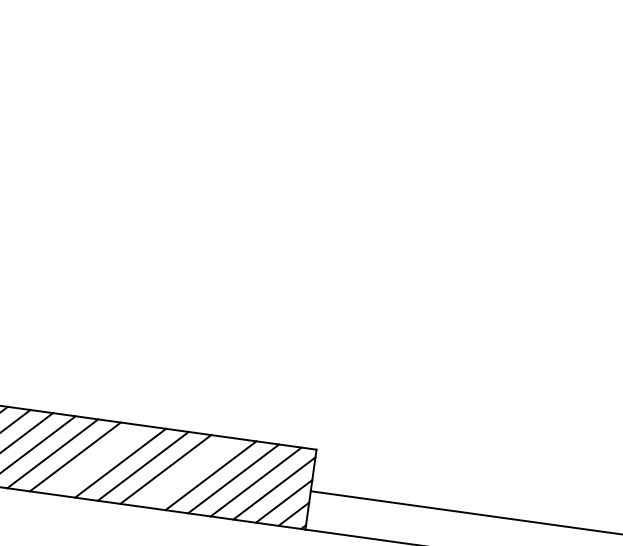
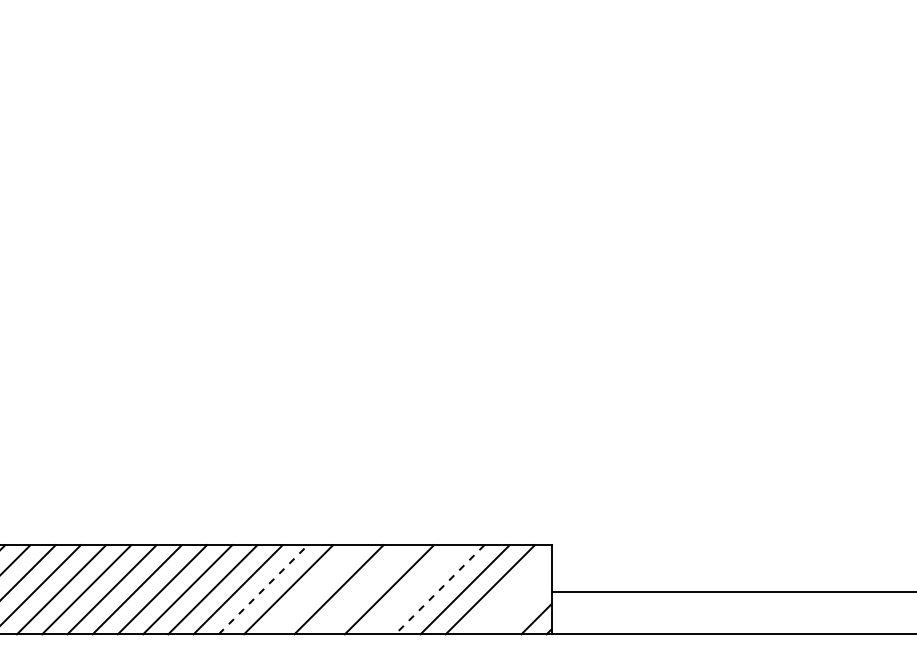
line: (52, 453) -> (263, 589), solid -> dashed
line: (142, 466) -> (363, 589), removed
line: (210, 476) -> (439, 590), solid -> dashed
line: (274, 488) -> (511, 593), removed
line: (283, 501) -> (523, 606), removed

